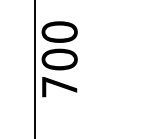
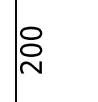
text: (58, 87) -> (30, 67), 700 -> 200

